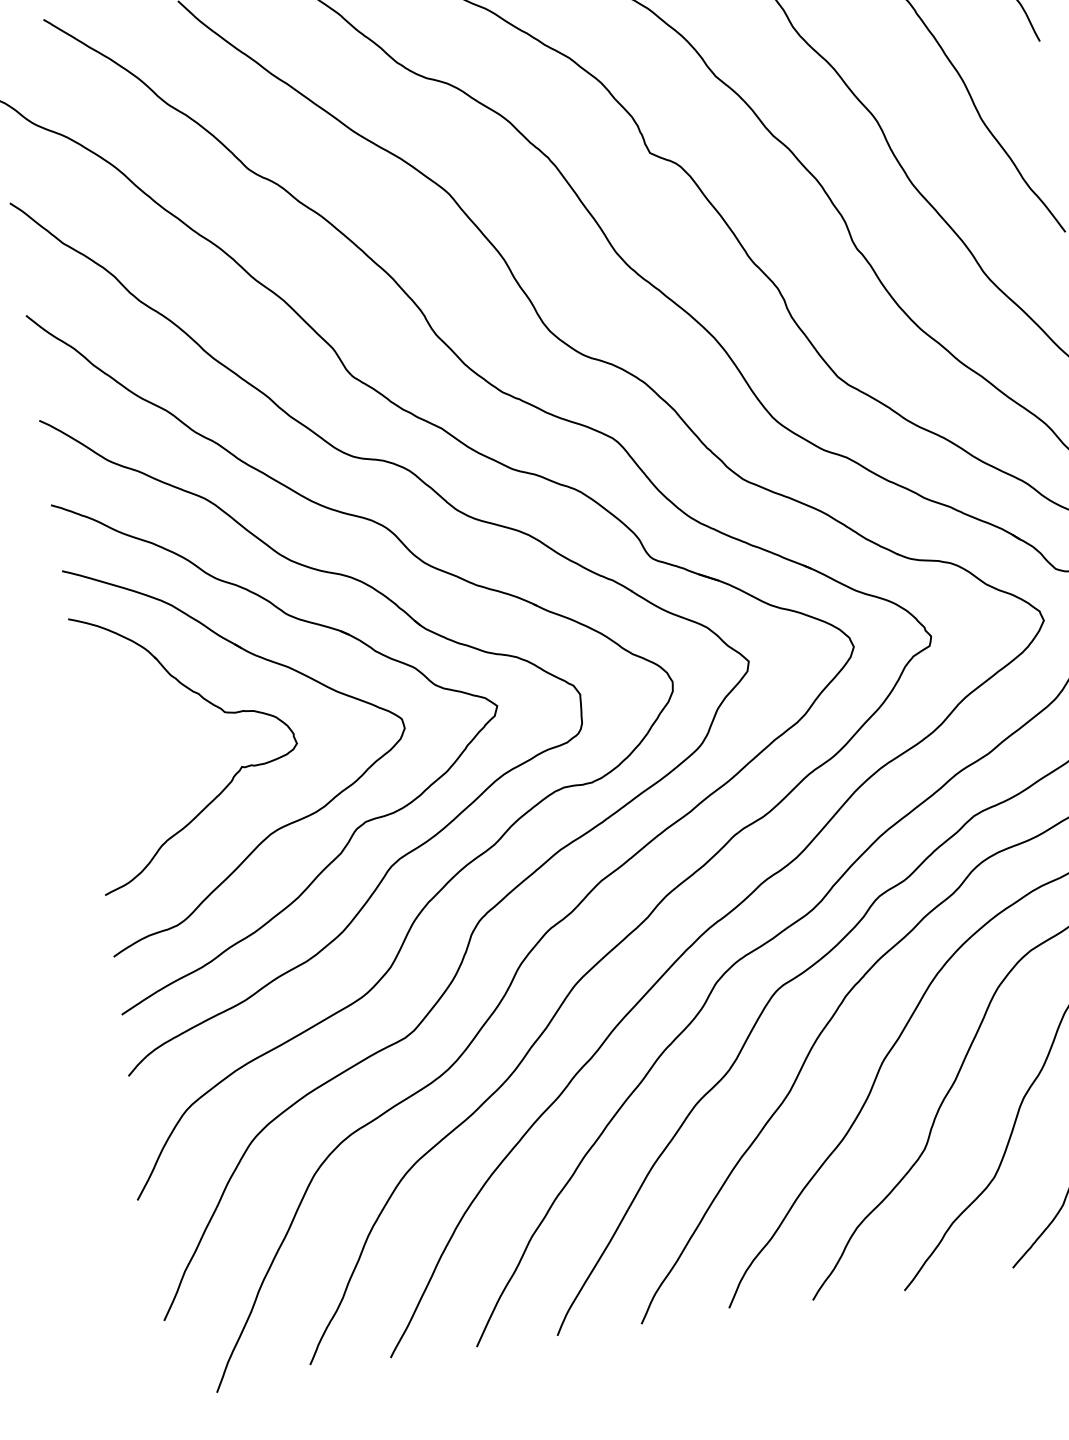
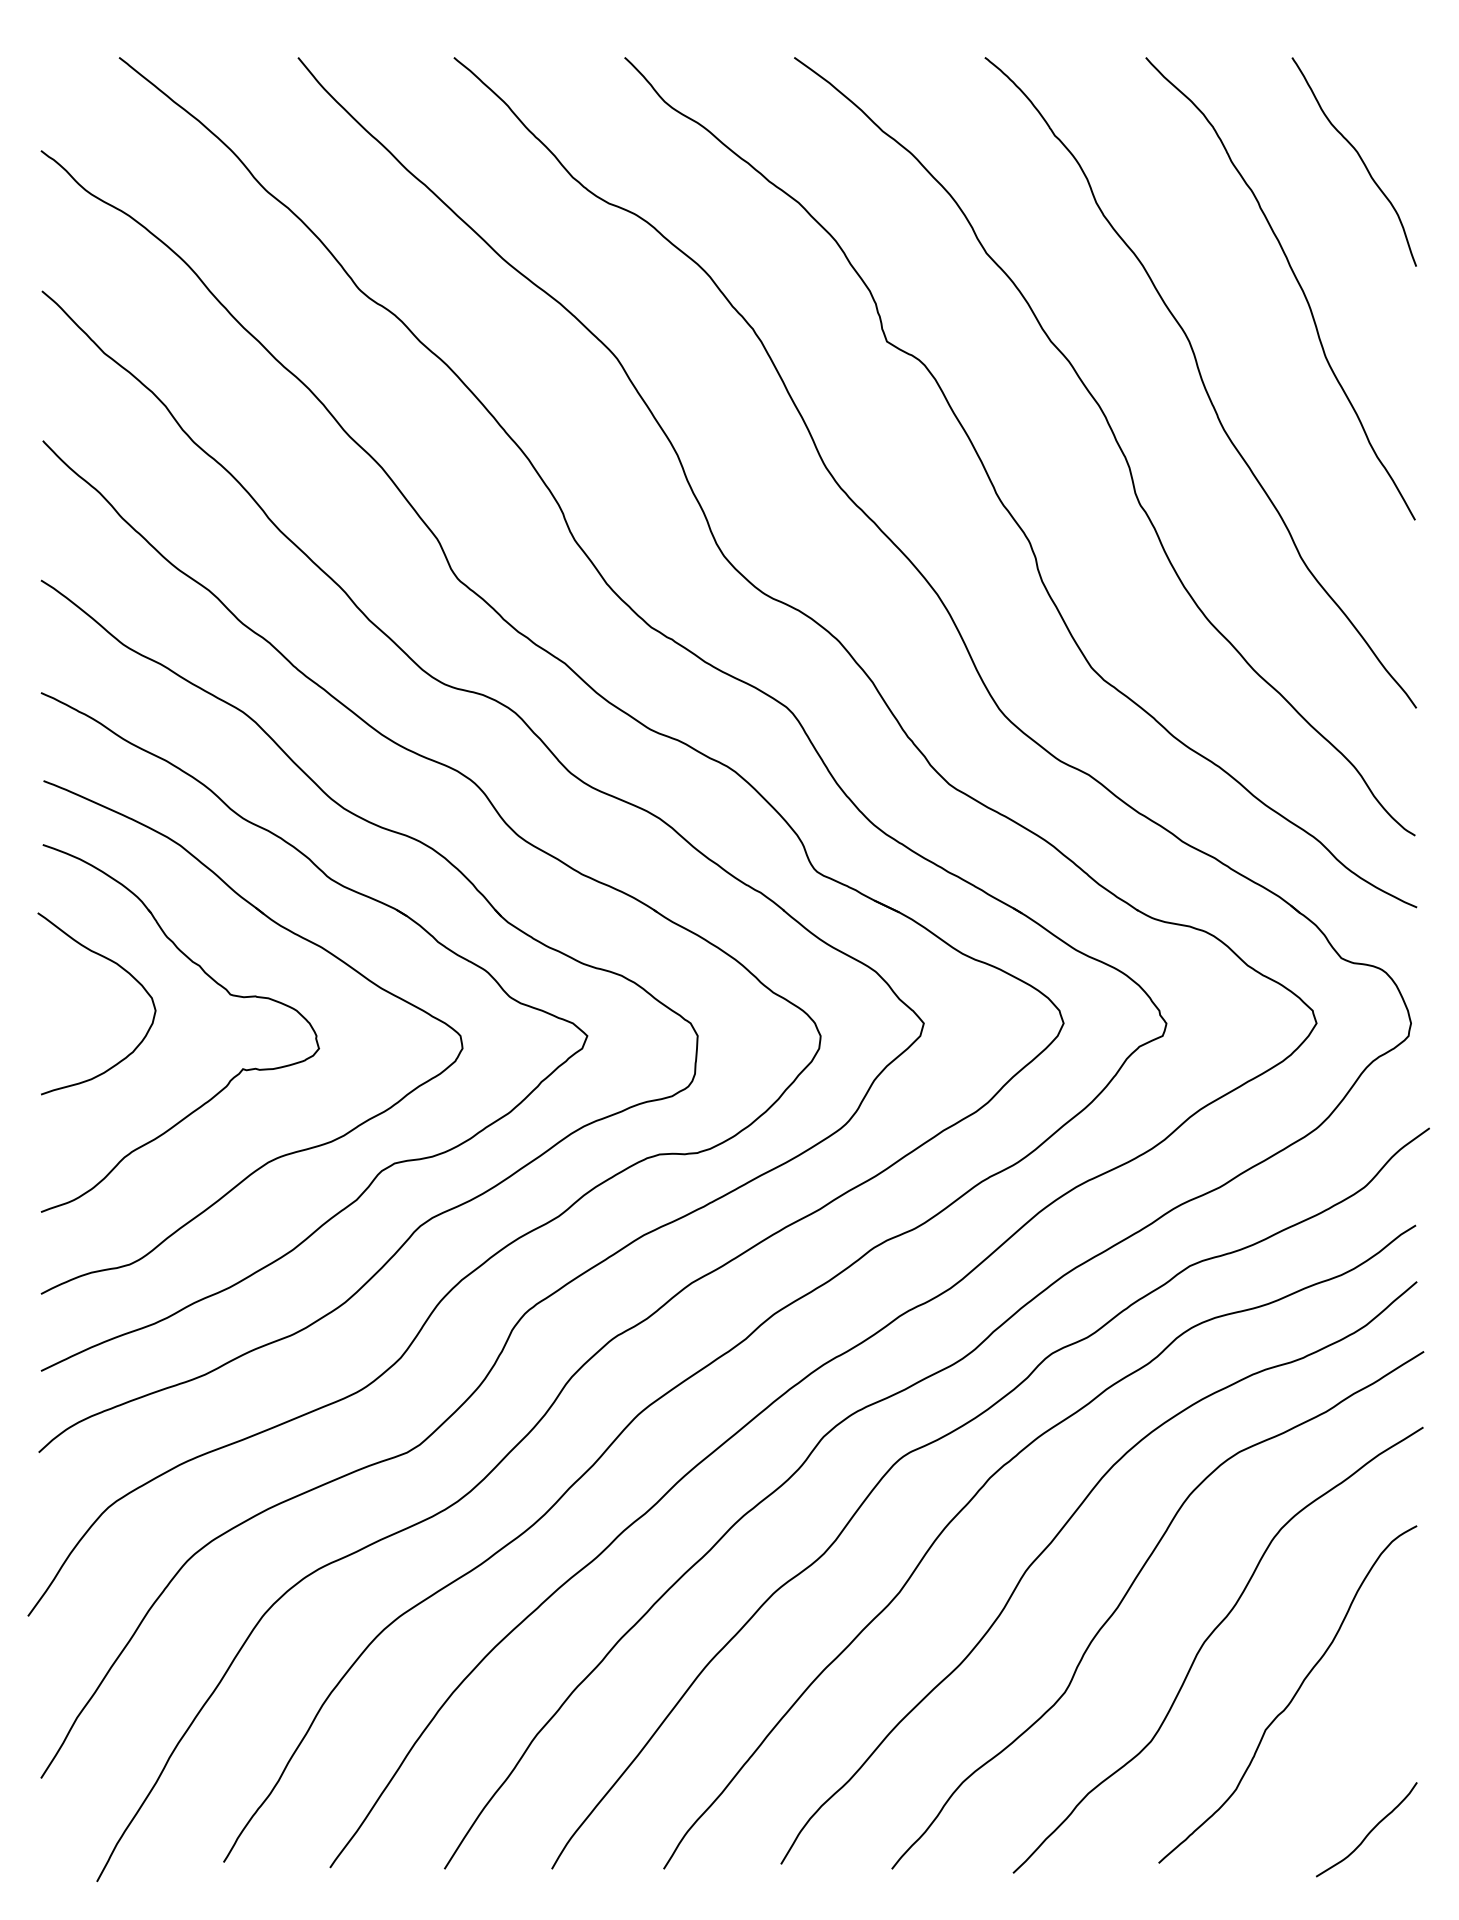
curve: (141, 705) -> (123, 970), added

